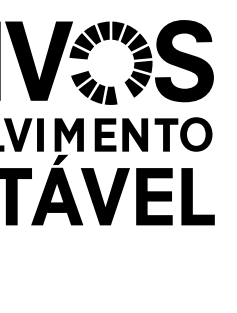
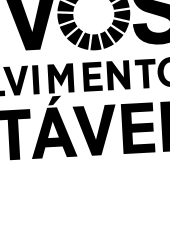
fill: (78, 66) -> (65, 18), added
fill: (123, 93) -> (106, 39), added

